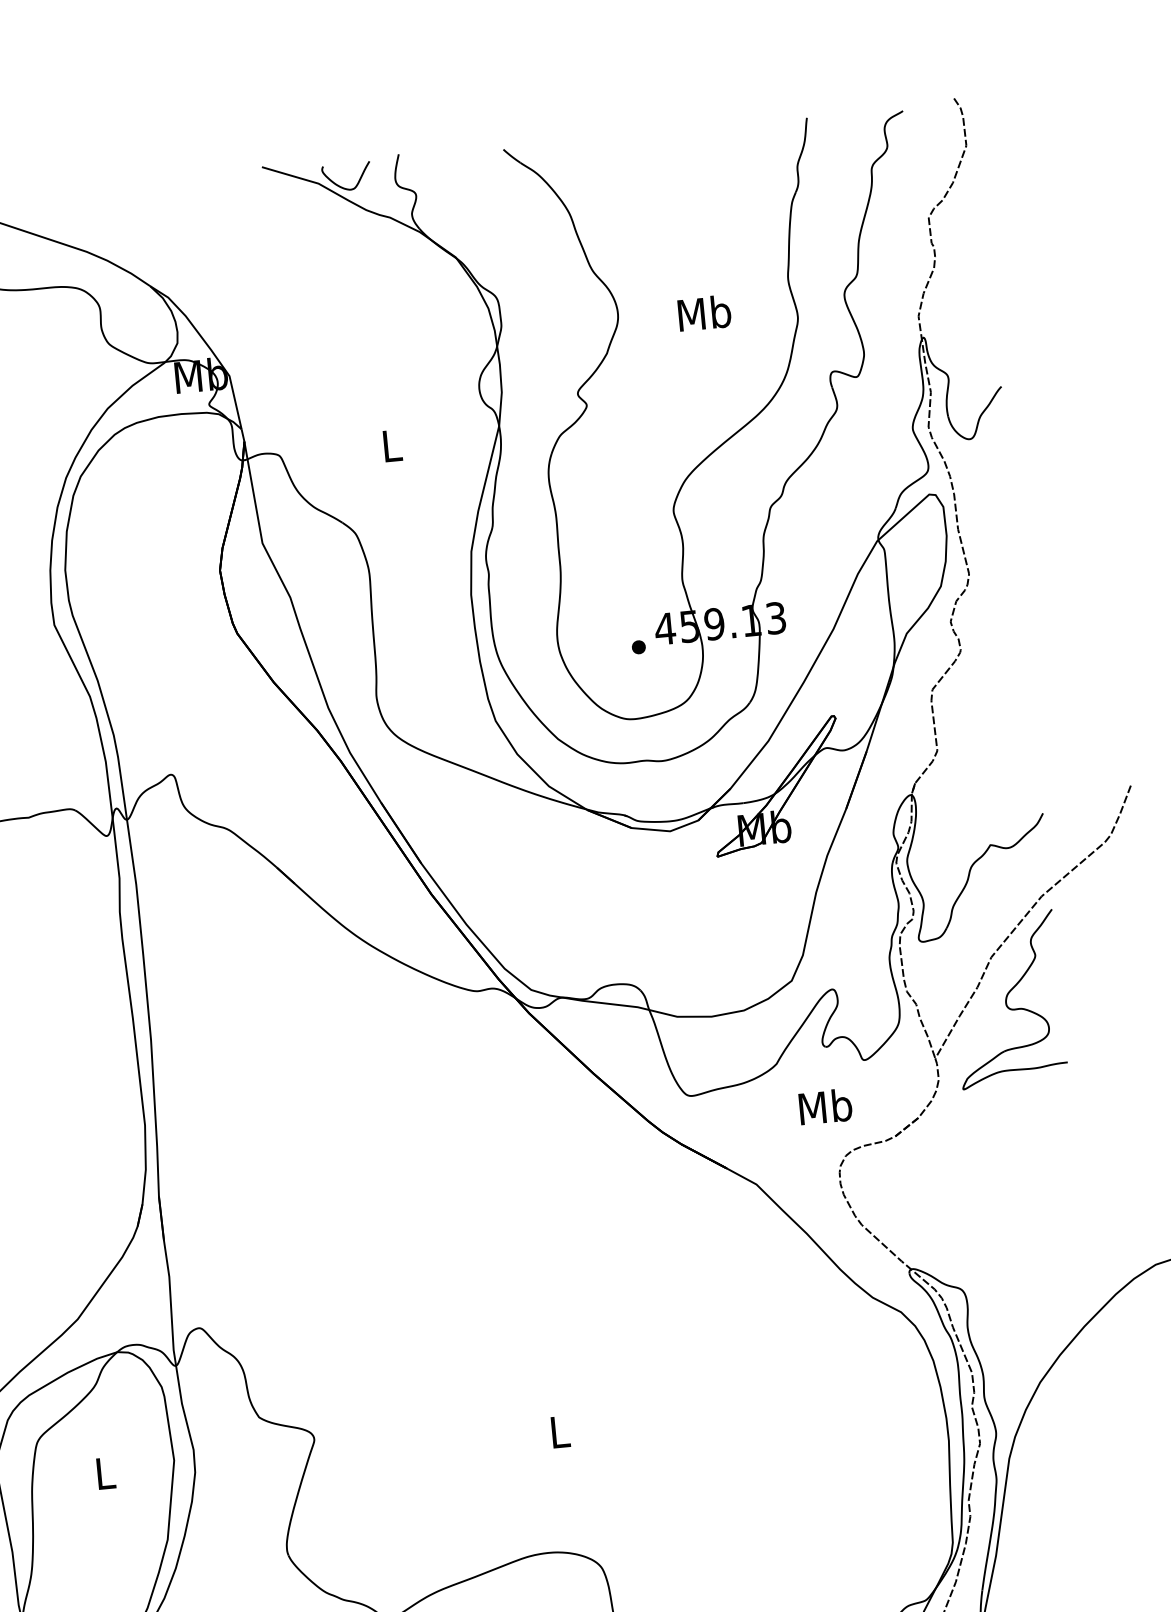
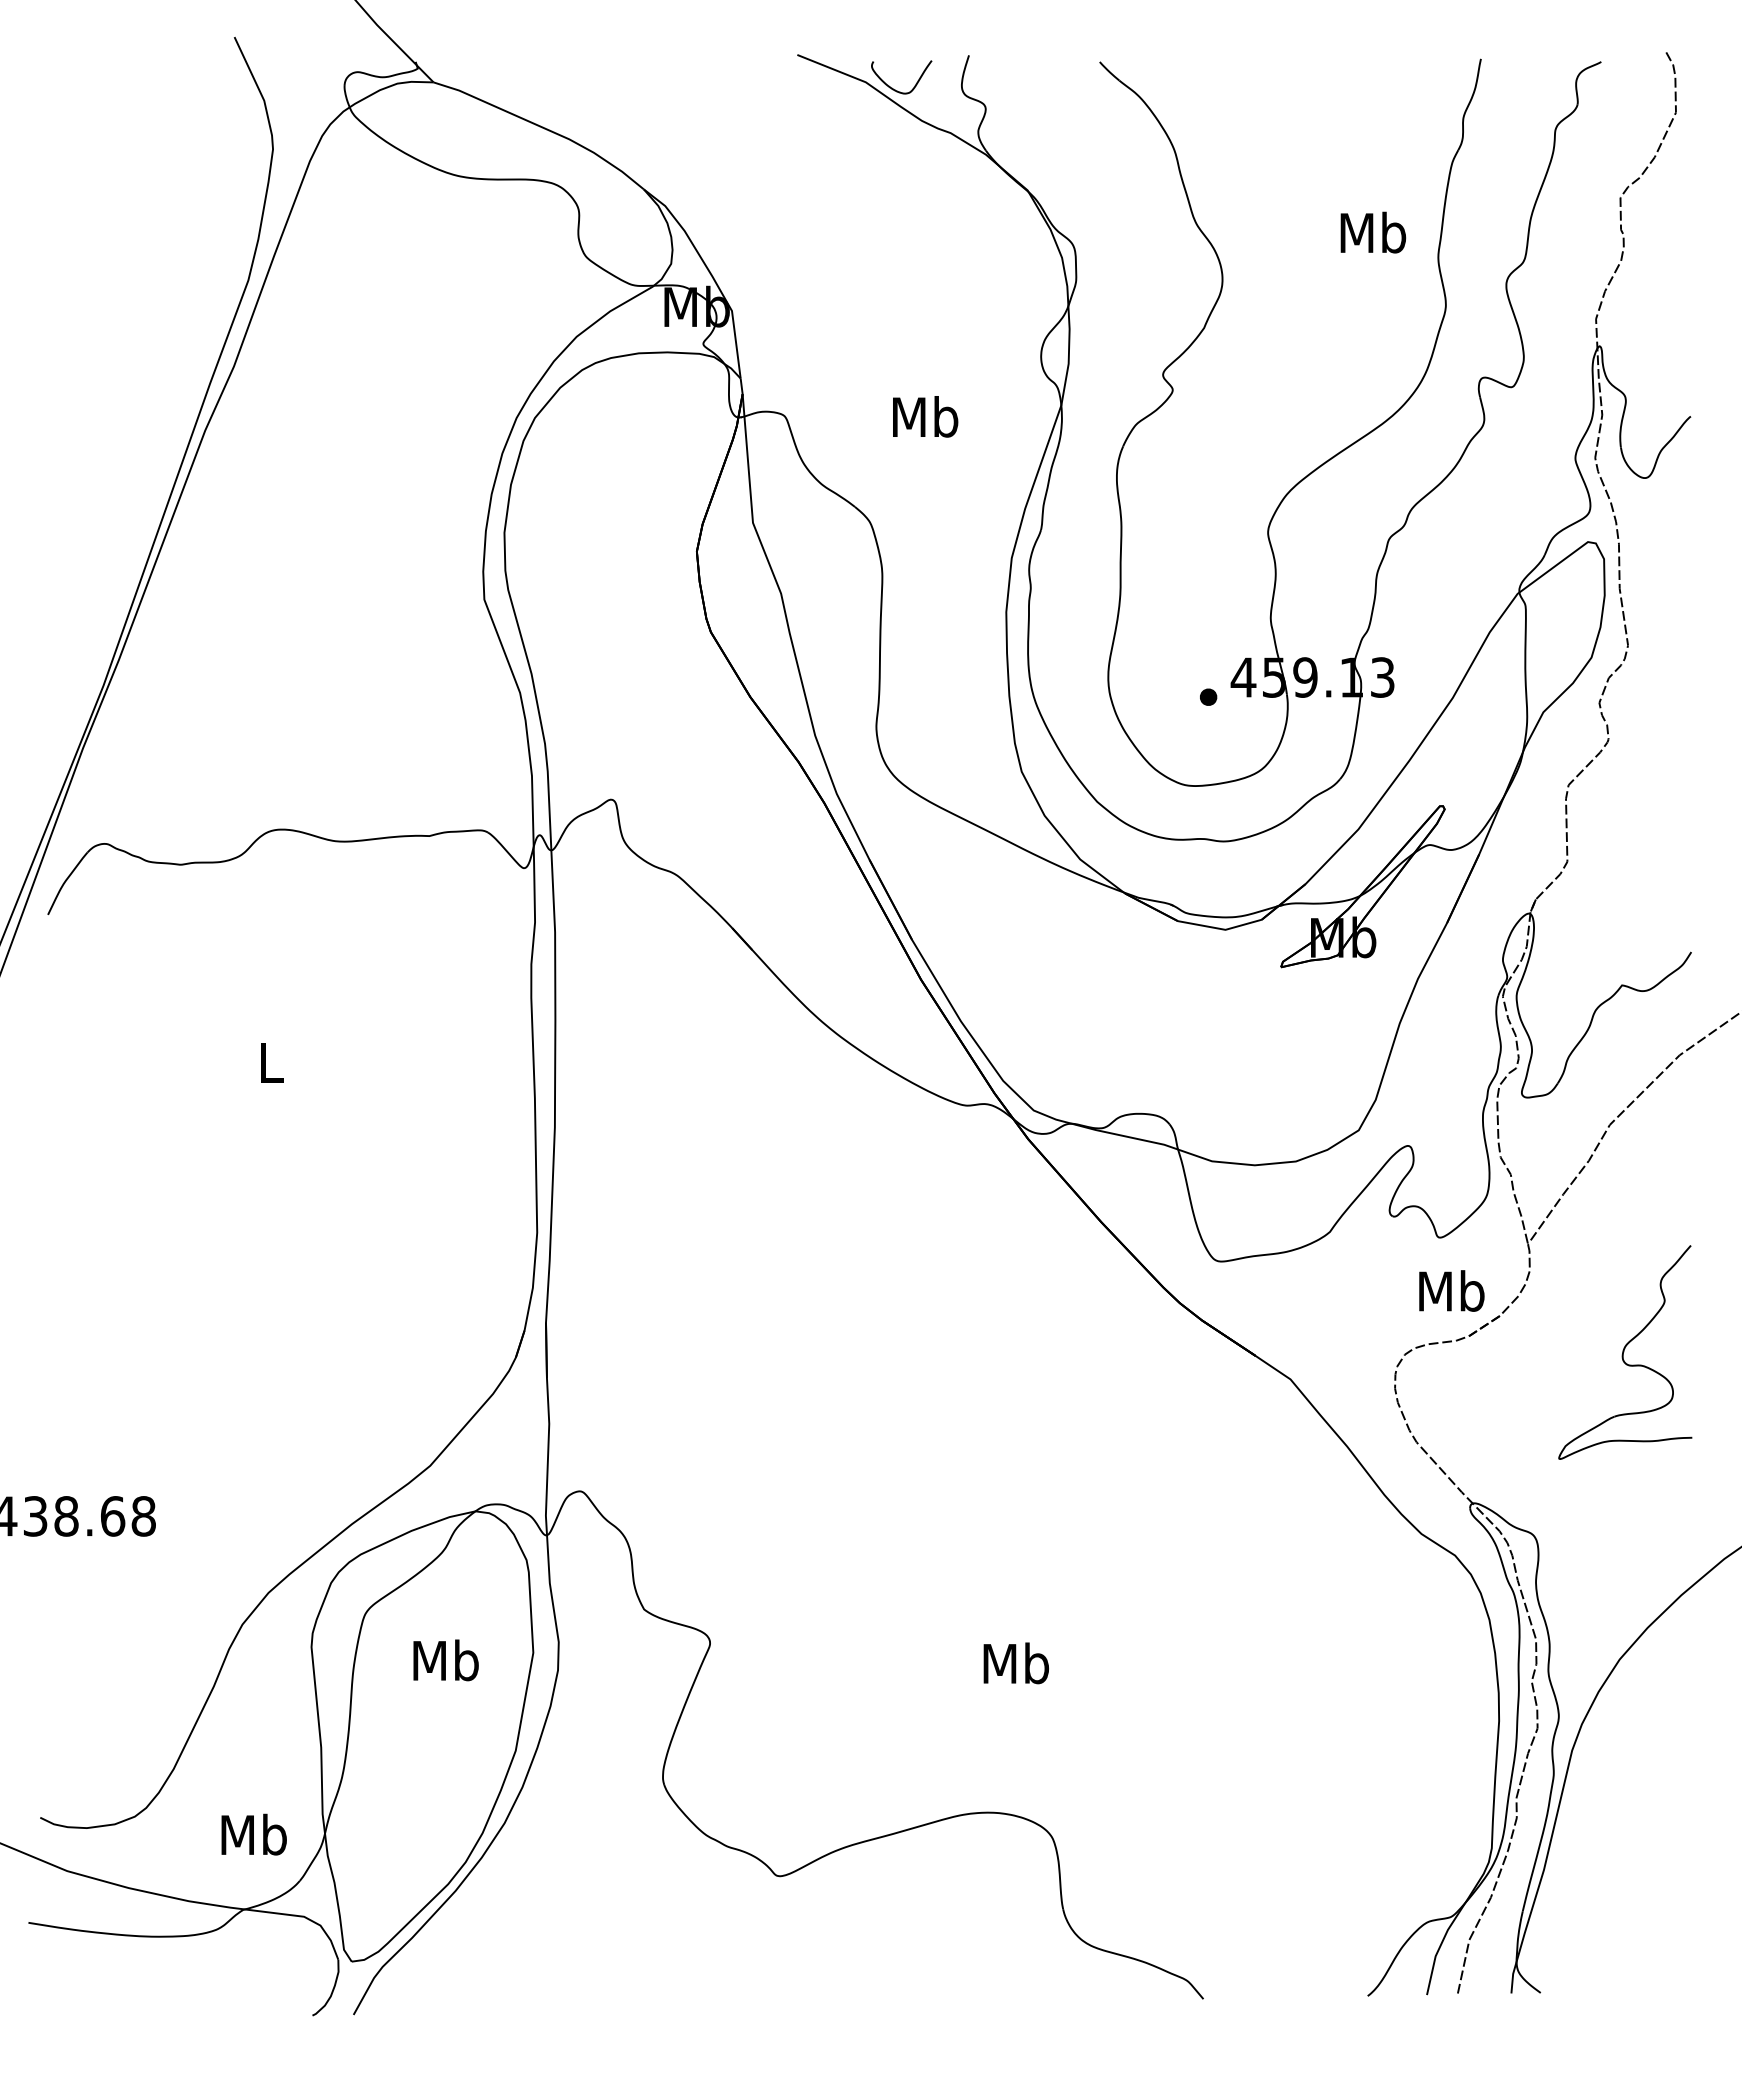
text: (704, 313) -> (1373, 232), moved
text: (391, 445) -> (925, 416), L -> Mb
part: (1008, 999) -> (1625, 1352), moved
text: (825, 1106) -> (1451, 1290), moved
text: (559, 1431) -> (1016, 1663), L -> Mb
text: (104, 1473) -> (445, 1660), L -> Mb

